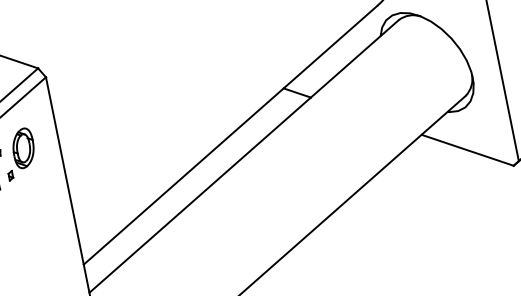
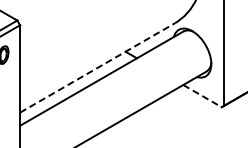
line: (230, 134) -> (97, 67), solid -> dashed
line: (467, 151) -> (202, 96), solid -> dashed

